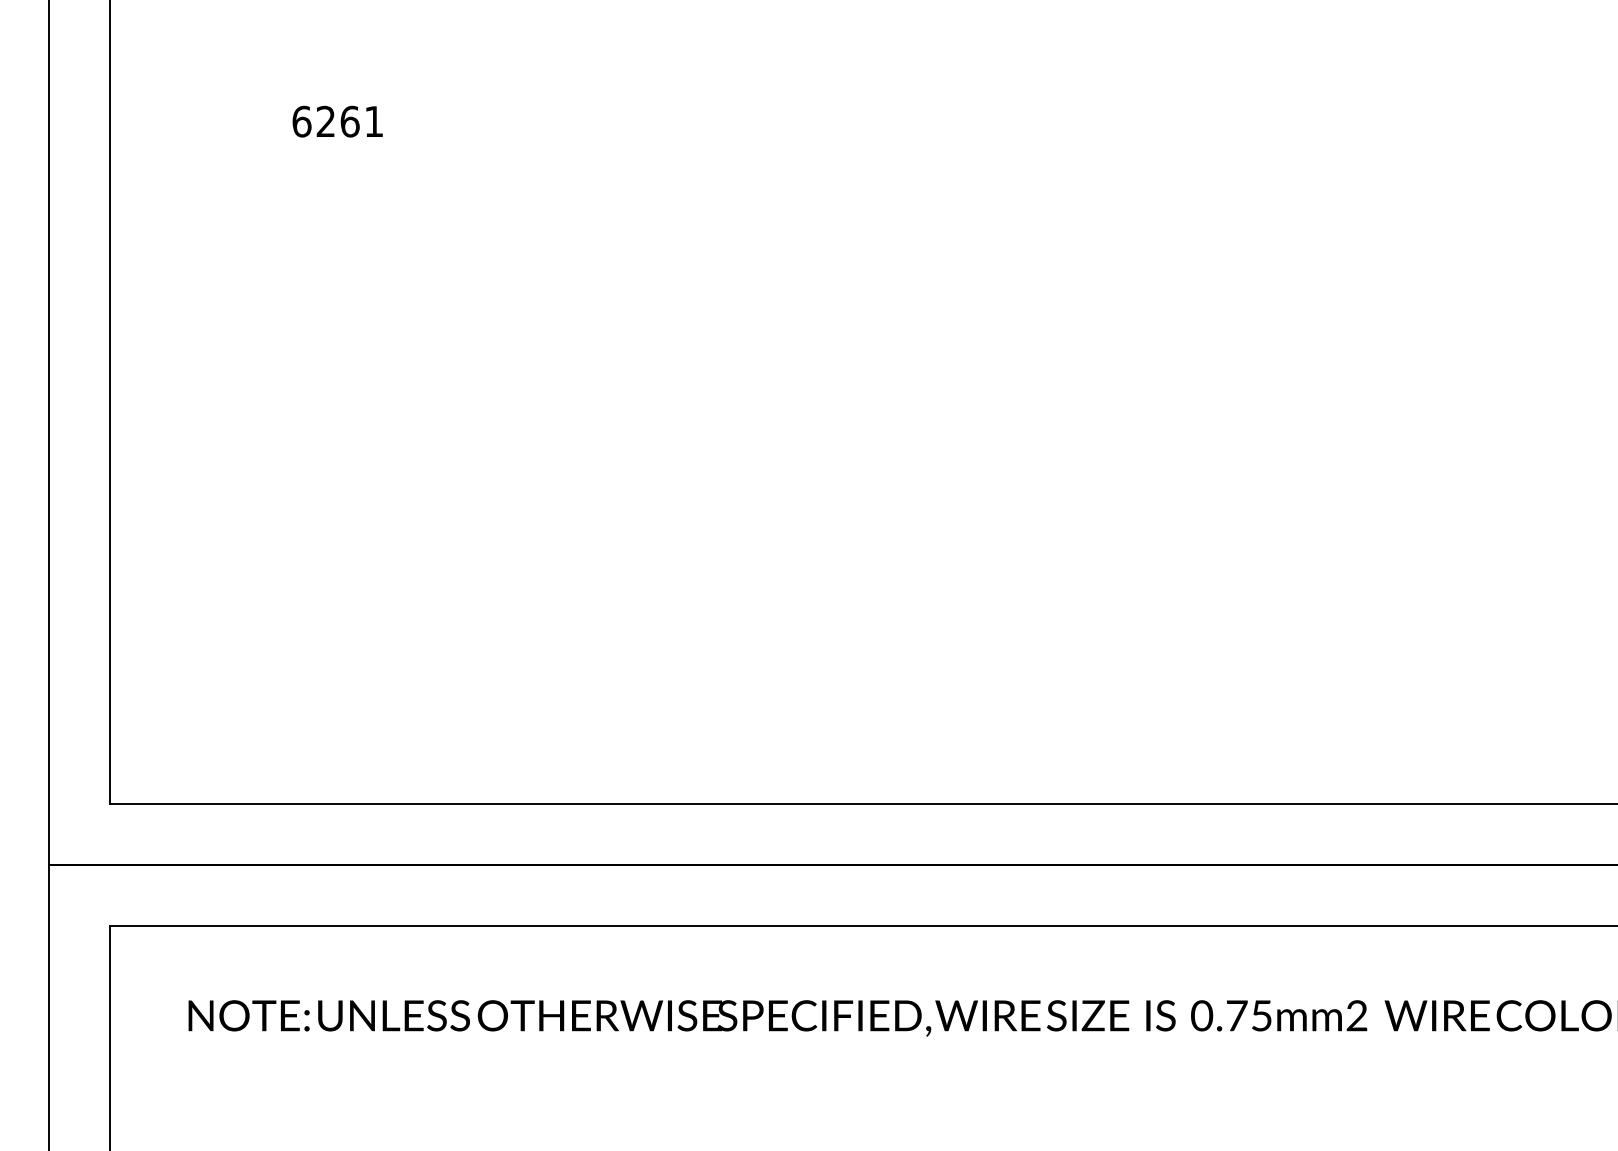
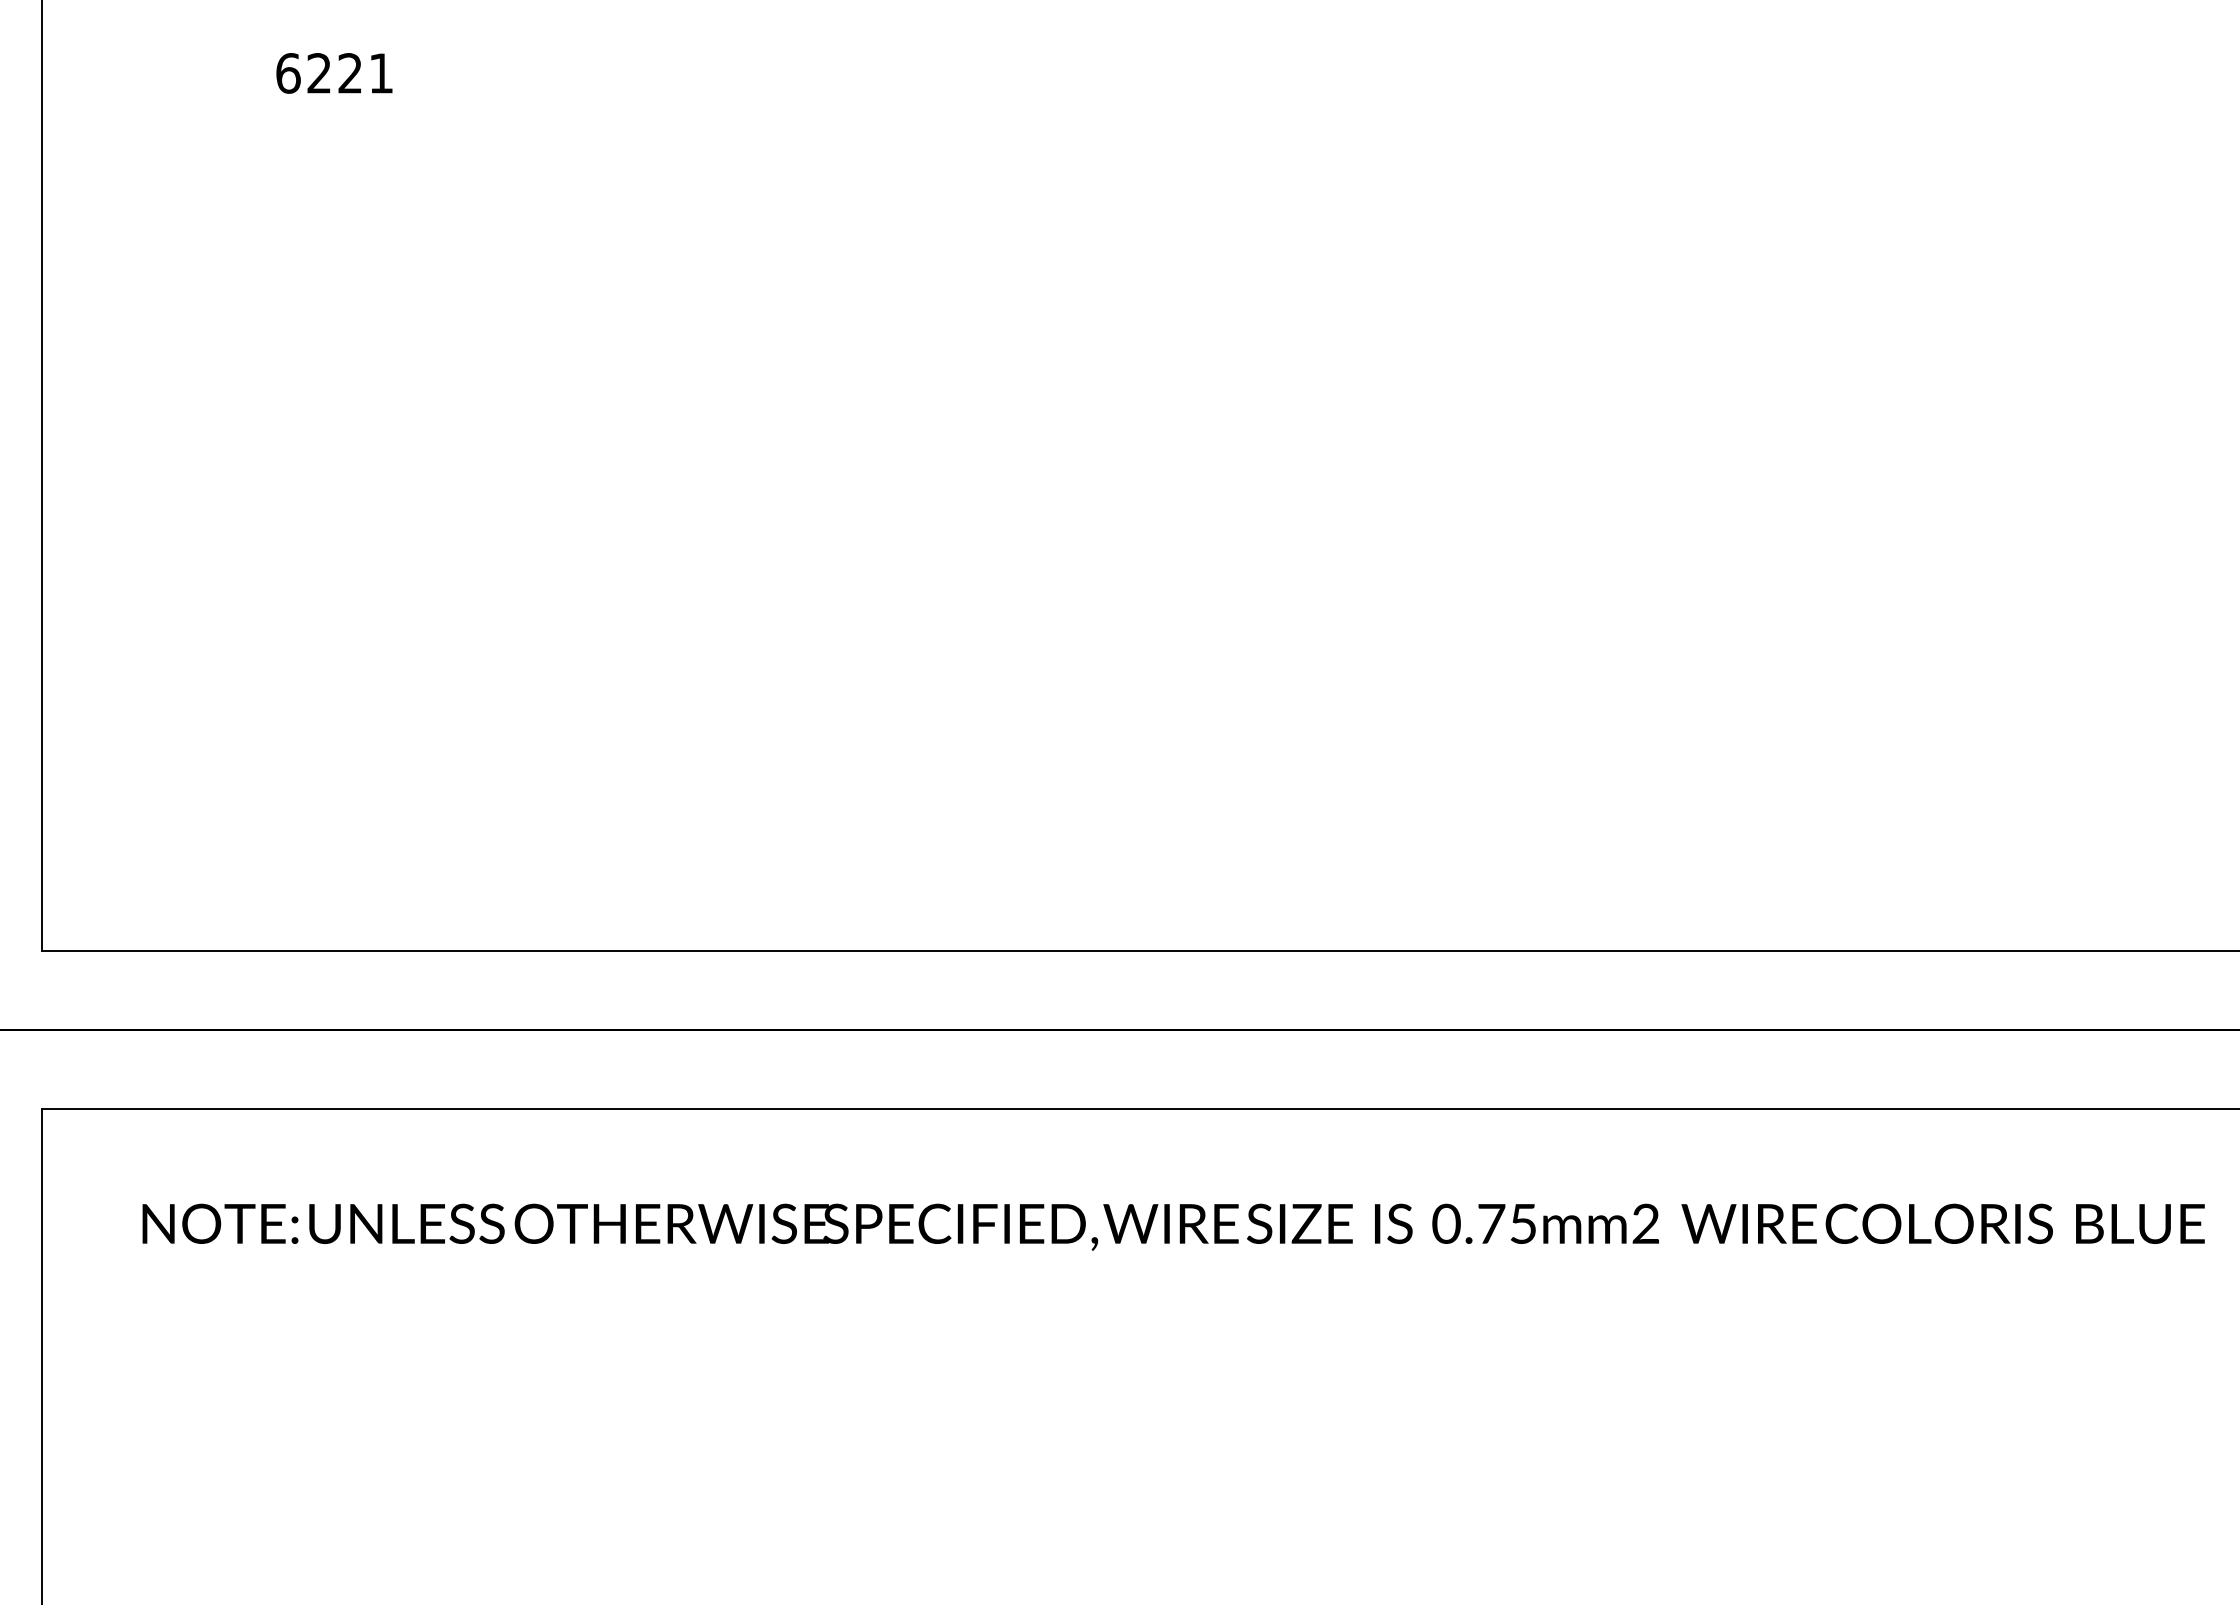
text: (350, 121) -> (350, 73), 6261 -> 6221

